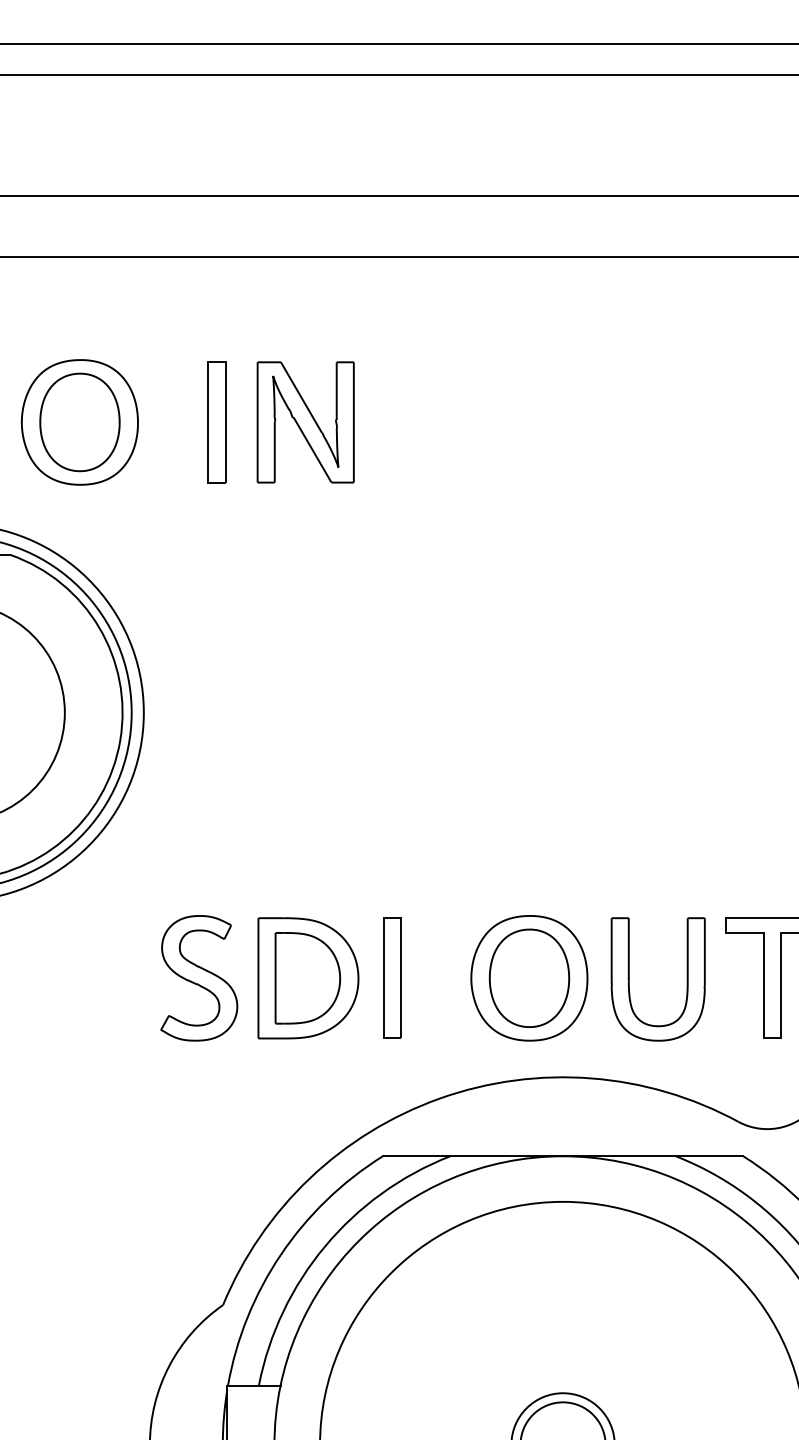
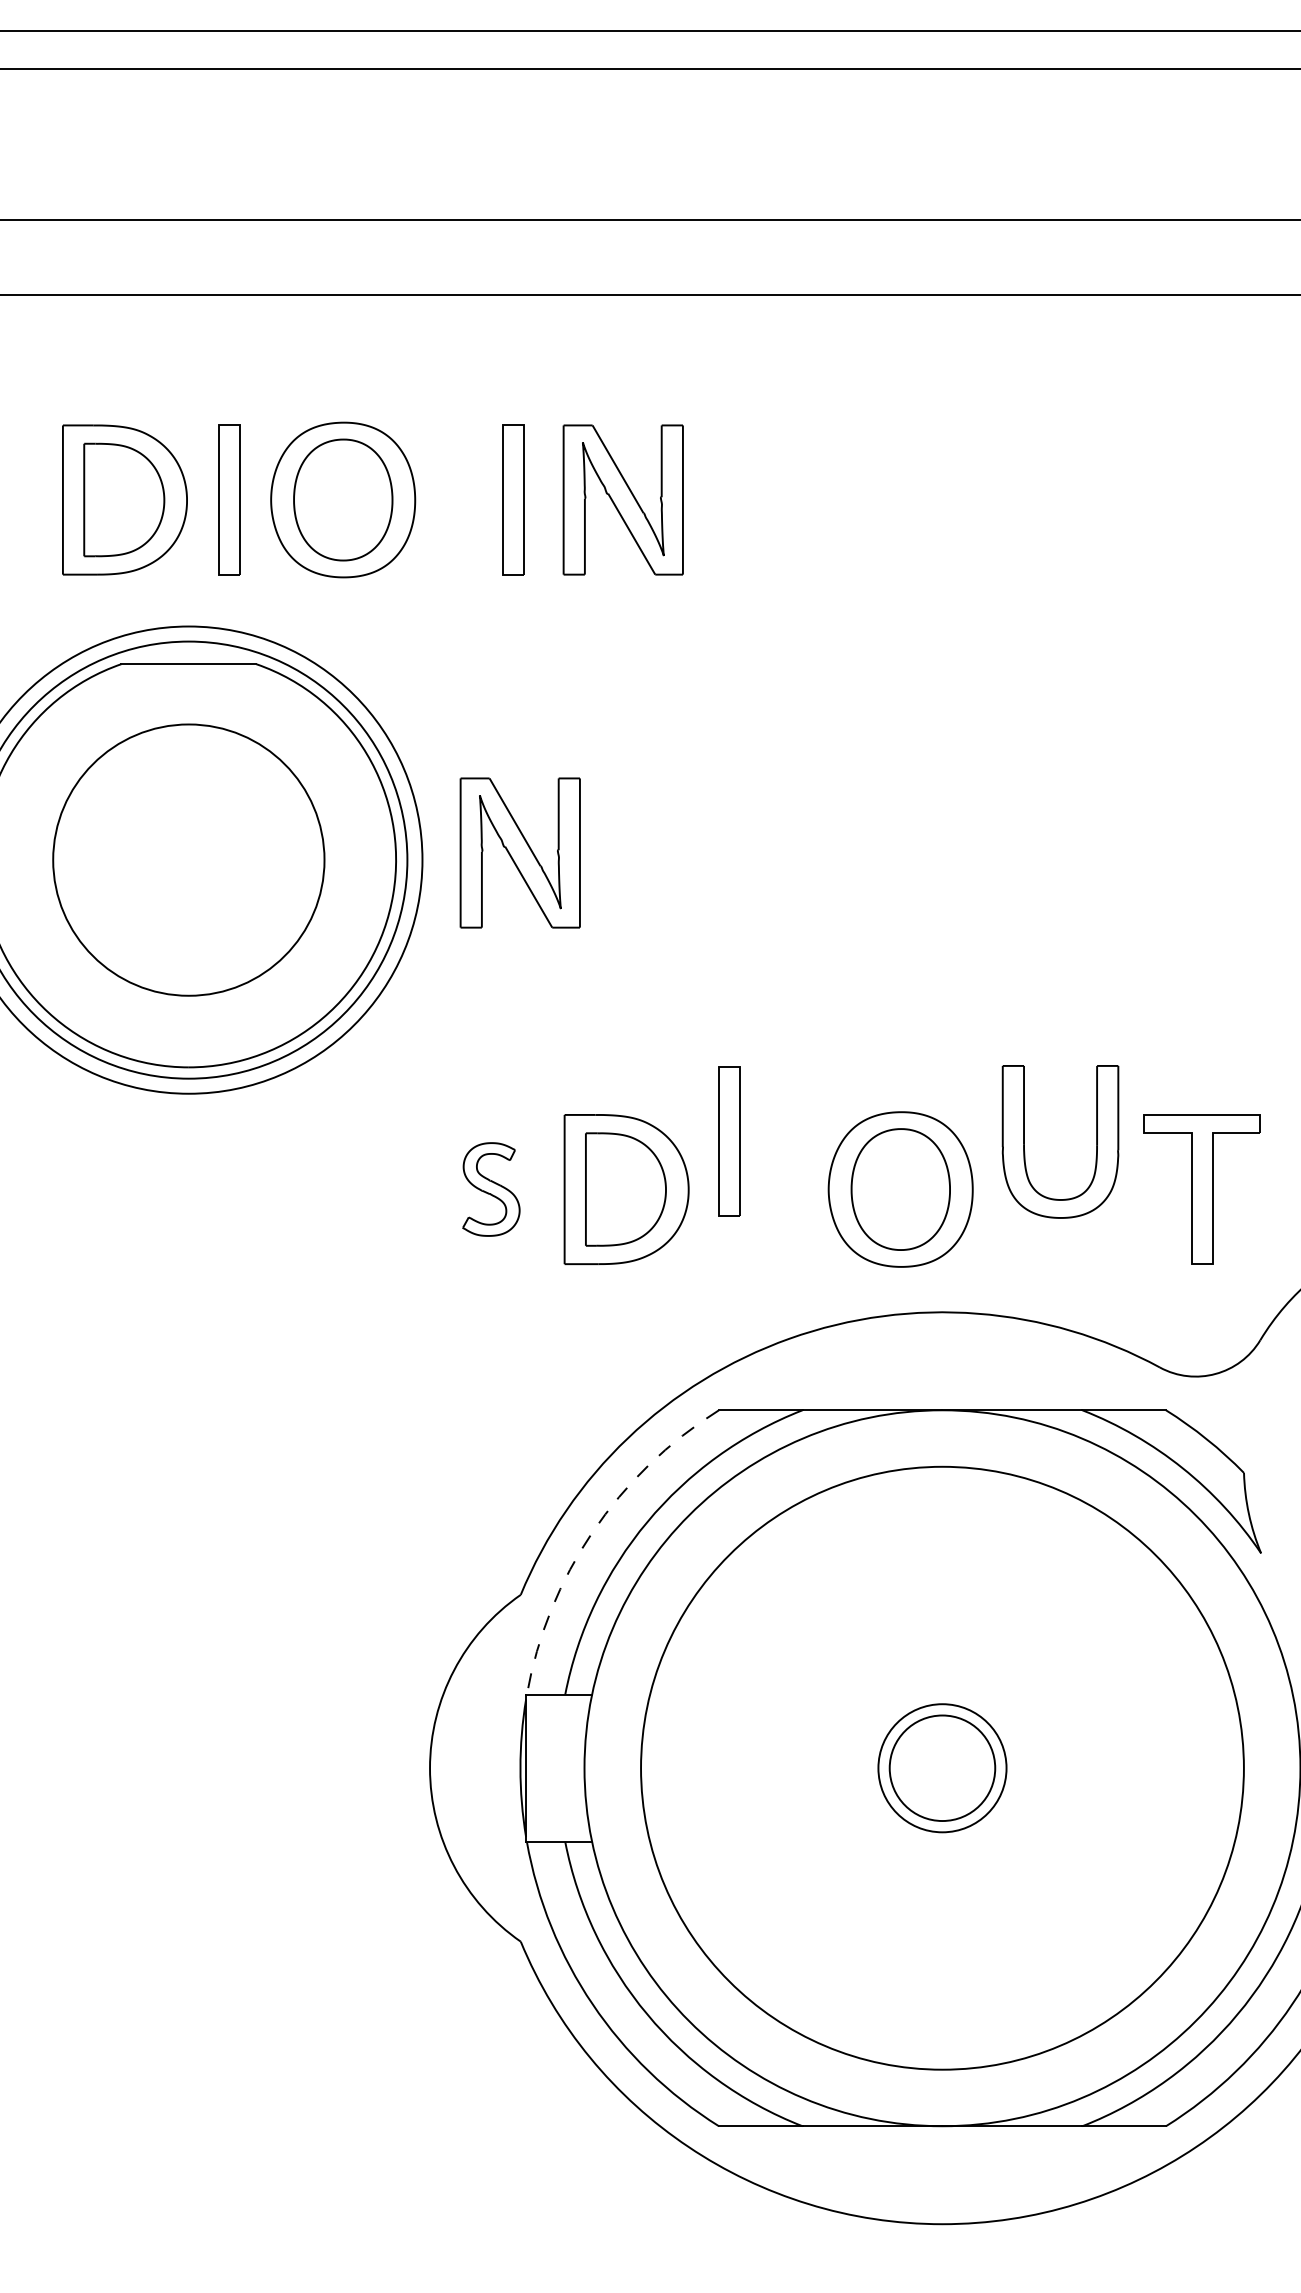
part: (222, 706) -> (519, 852), added
part: (199, 978) -> (491, 1189), size x0.6
part: (392, 978) -> (729, 1141), moved
part: (629, 979) -> (1024, 1141), moved
arc: (280, 1254) -> (592, 1532), solid -> dashed

